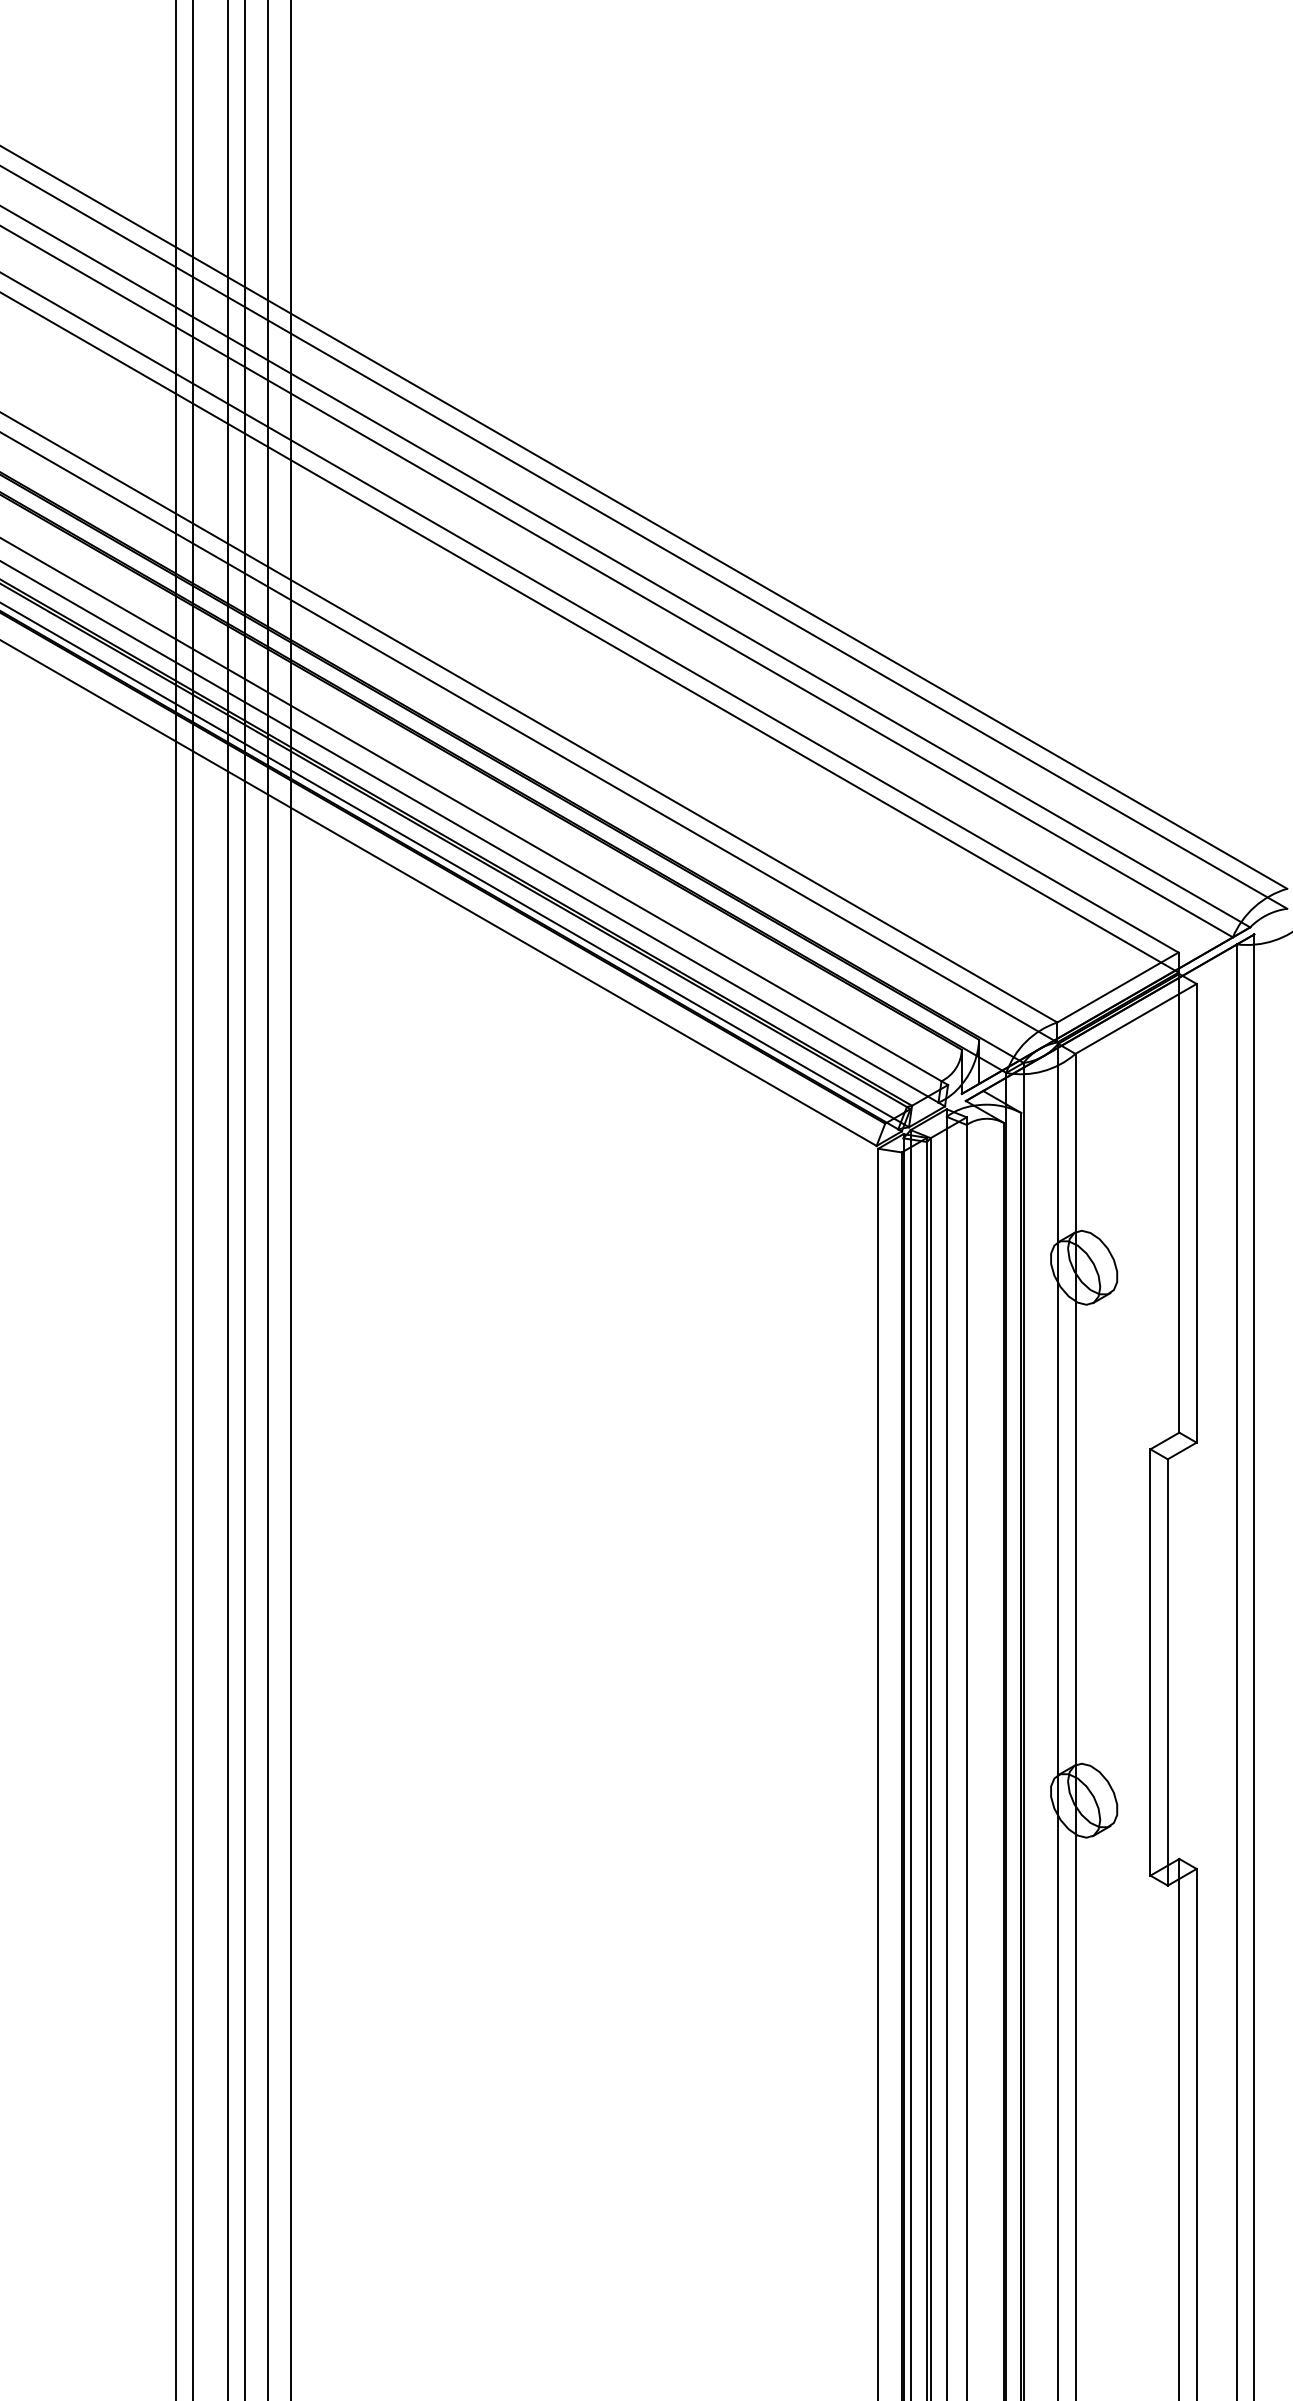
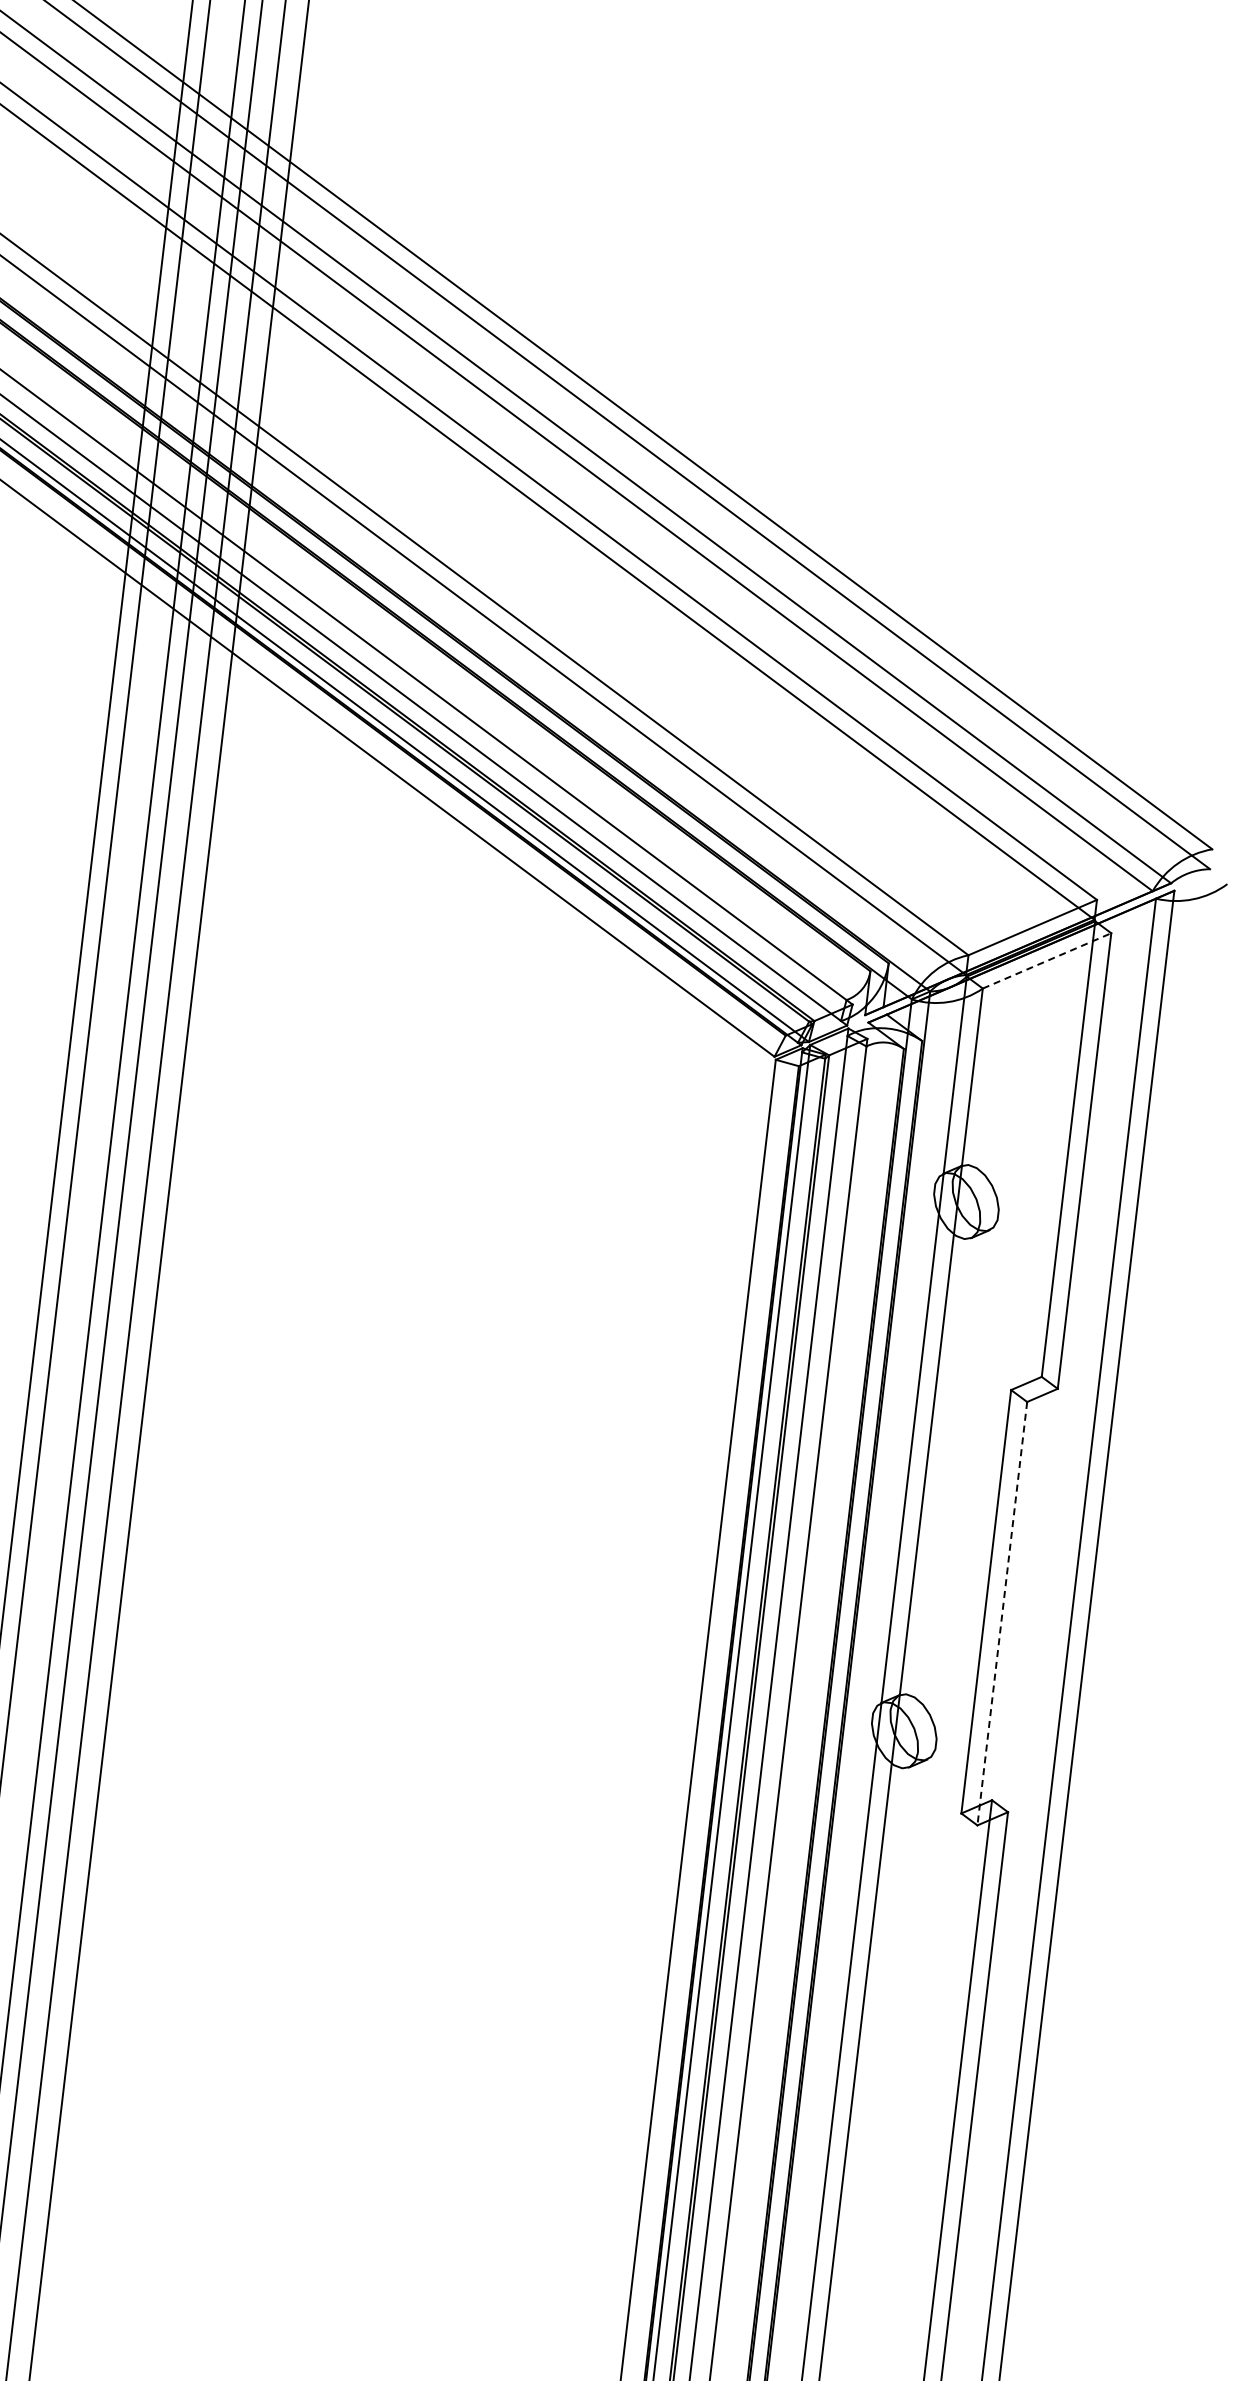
line: (1136, 1018) -> (1047, 960), solid -> dashed
line: (1167, 1672) -> (1002, 1613), solid -> dashed

